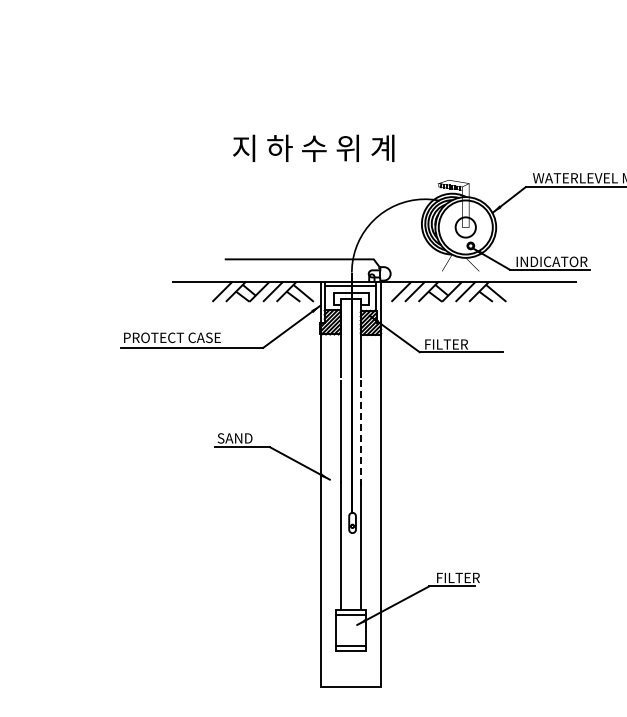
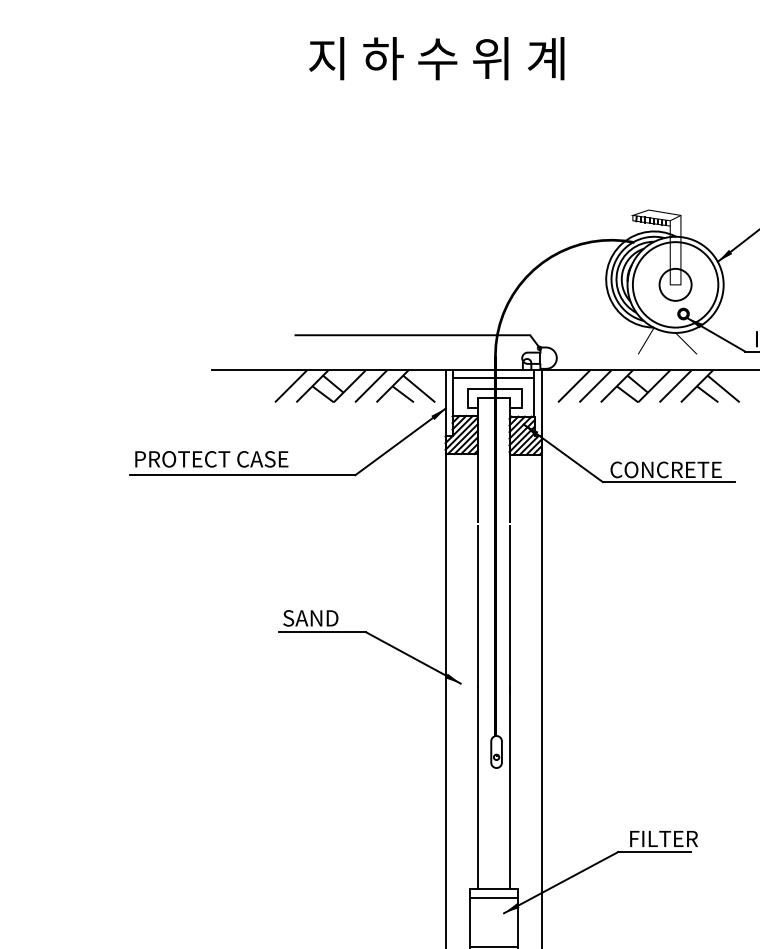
text: (313, 147) -> (436, 57), moved
text: (459, 344) -> (665, 469), FILTER -> CONCRETE
line: (361, 433) -> (510, 610), dashed -> solid

